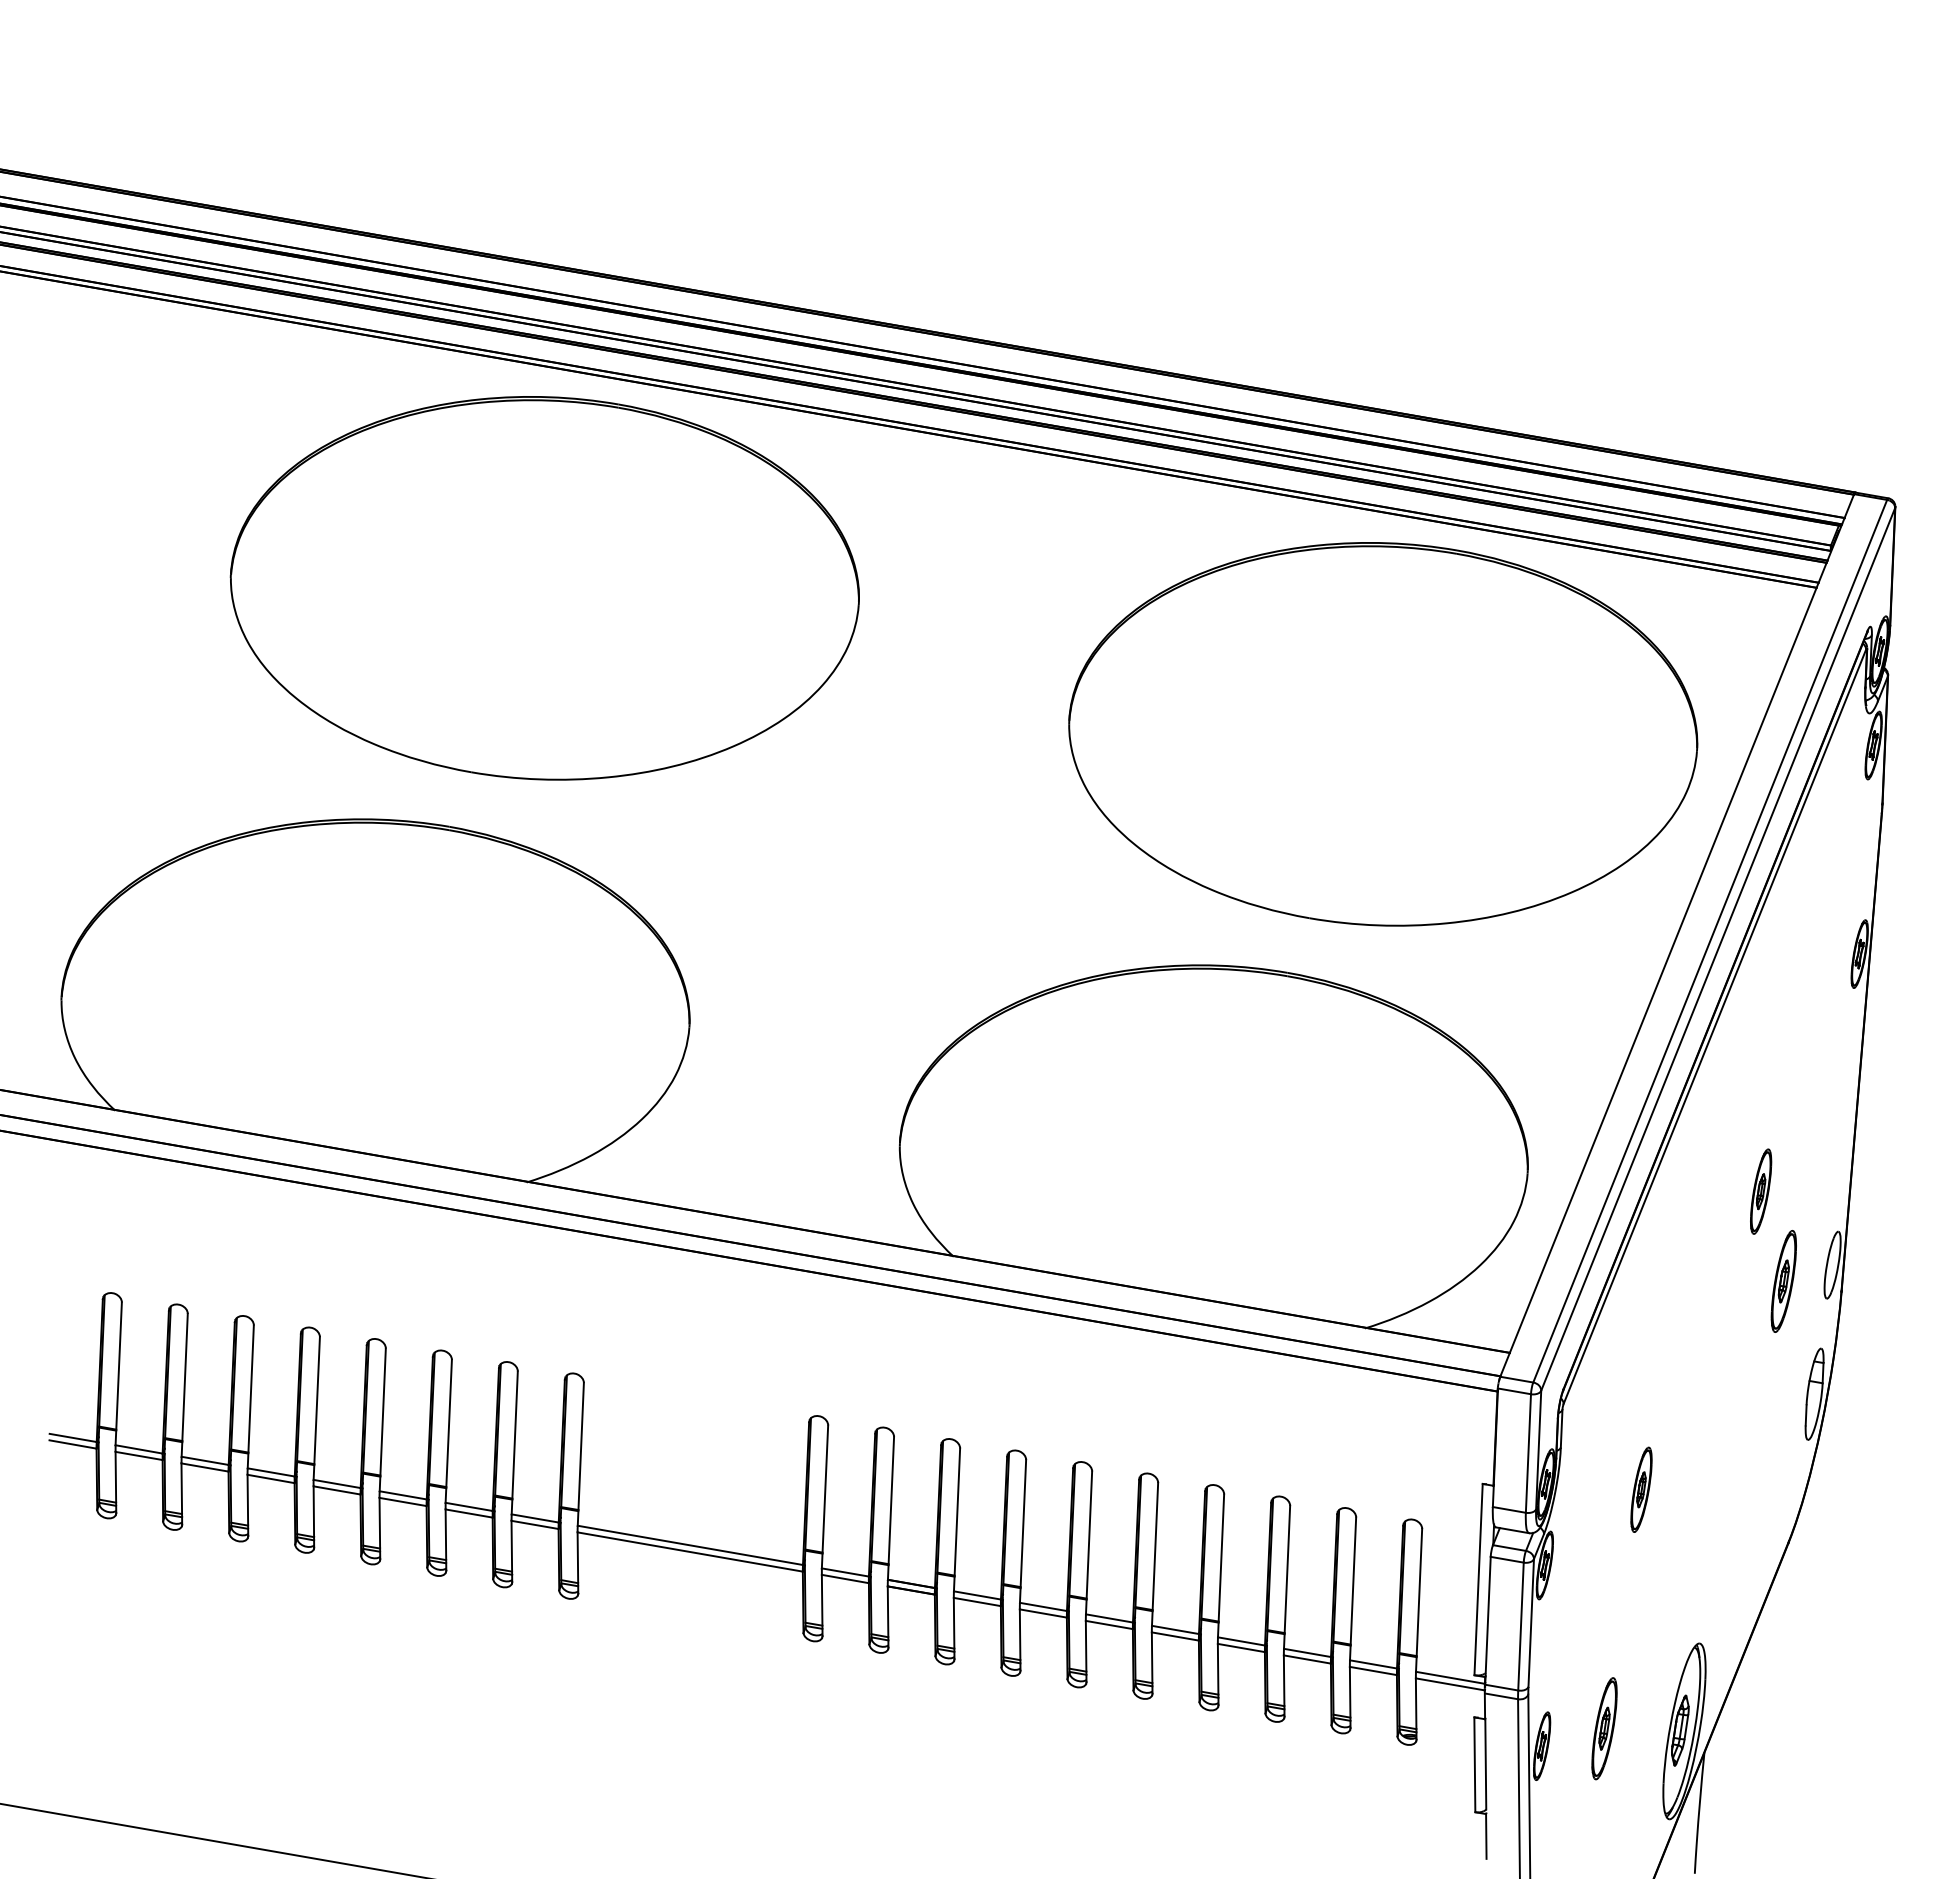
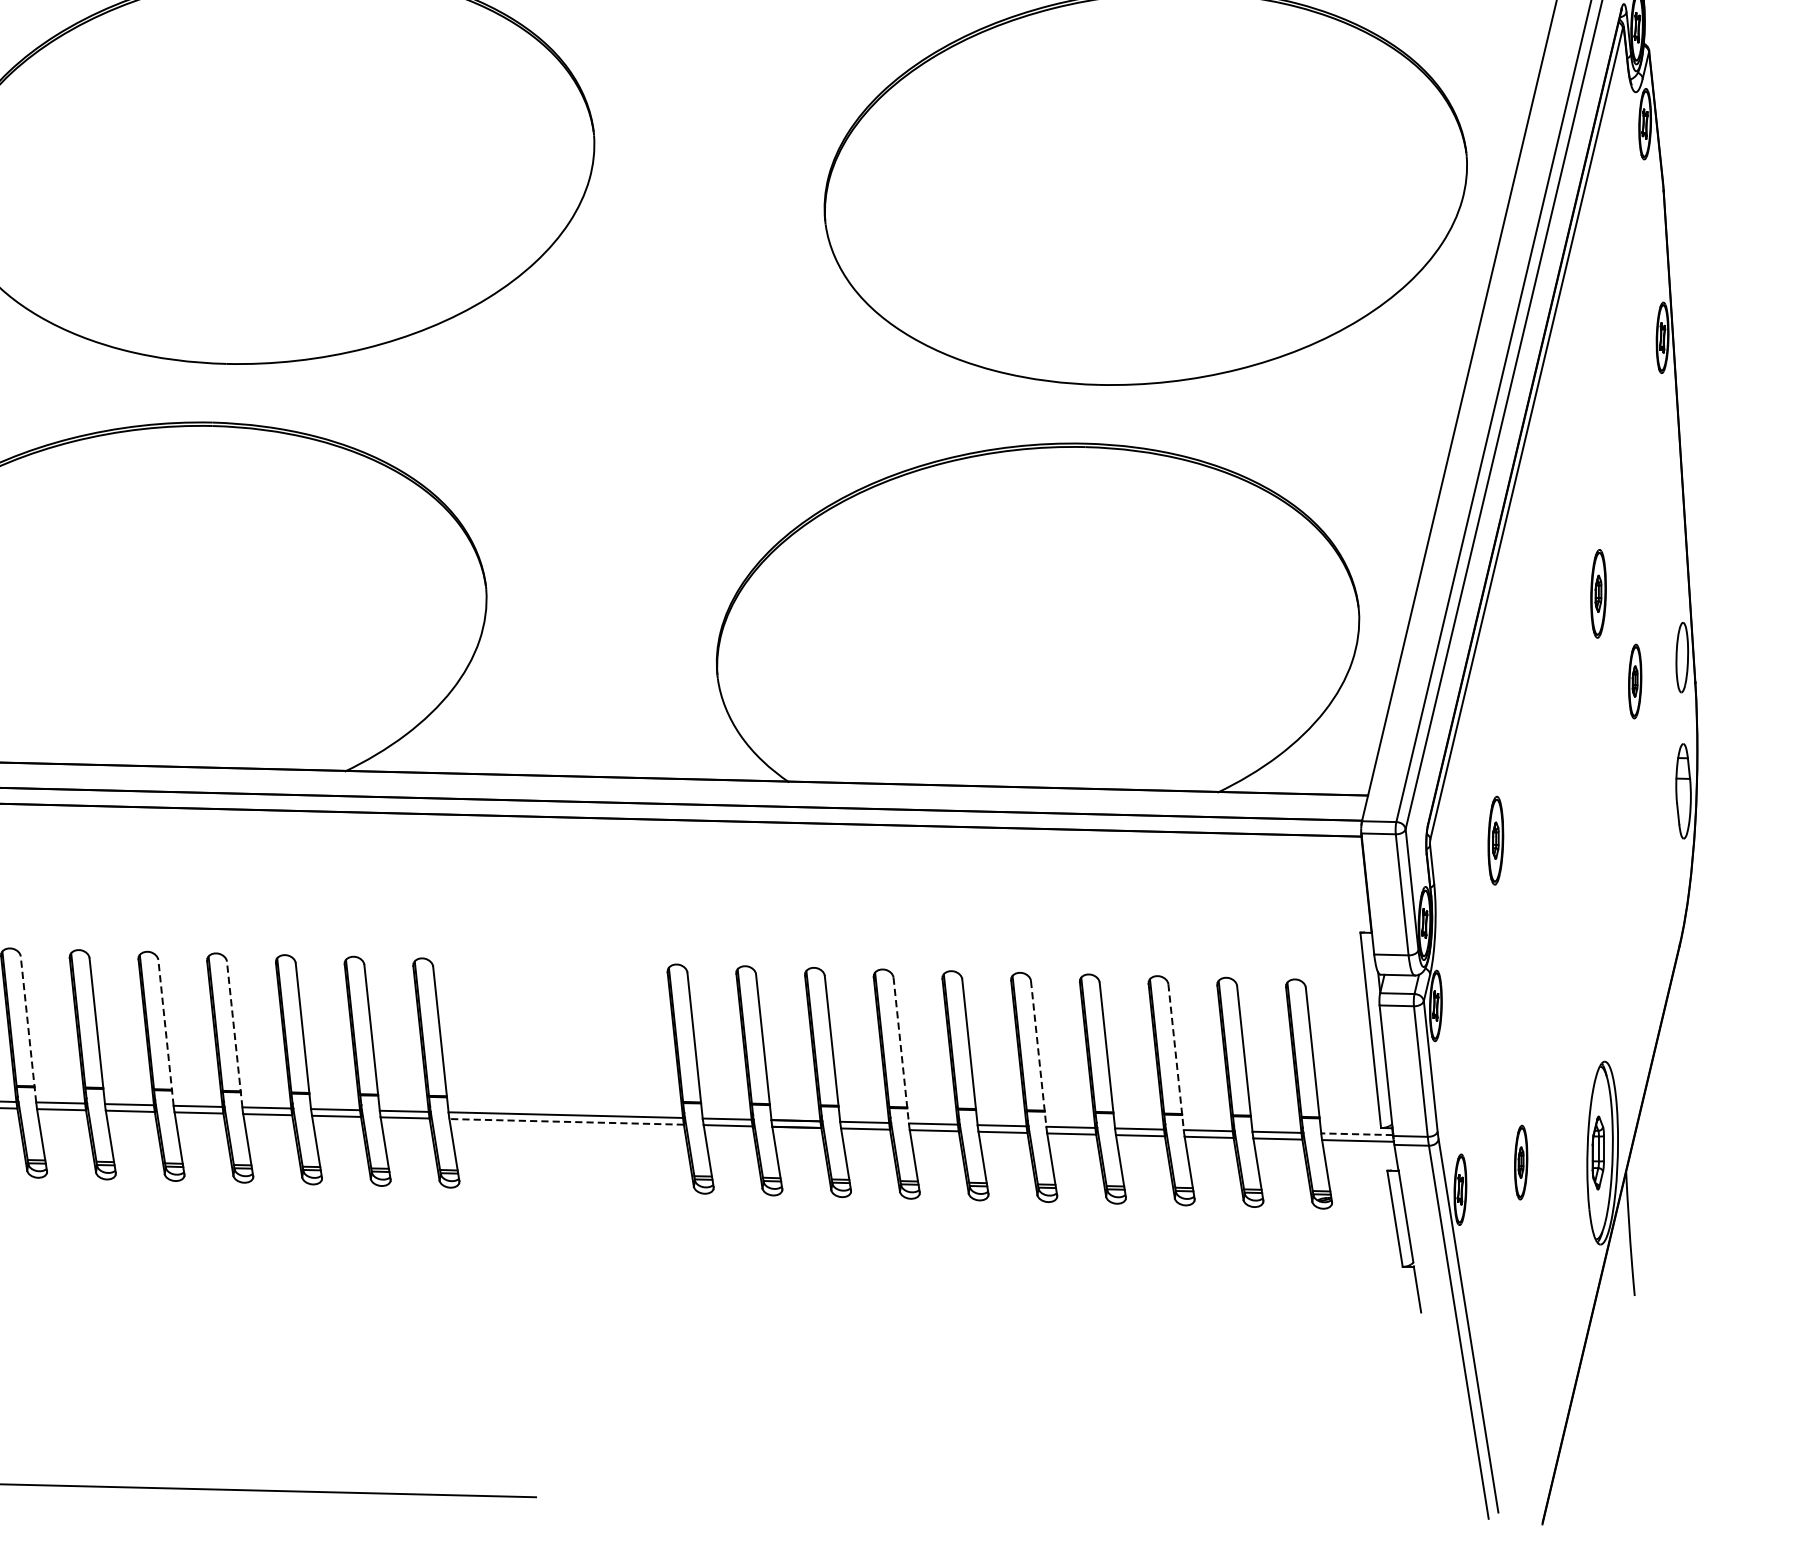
part: (1783, 1281) -> (1634, 681), size x0.7
line: (184, 1384) -> (28, 1028), solid -> dashed
line: (316, 1407) -> (165, 1031), solid -> dashed
line: (382, 1419) -> (234, 1034), solid -> dashed
part: (1641, 1489) -> (1495, 840), moved
line: (1023, 1531) -> (901, 1050), solid -> dashed
line: (689, 1551) -> (565, 1121), solid -> dashed
line: (1155, 1554) -> (1039, 1053), solid -> dashed
line: (1287, 1577) -> (1176, 1057), solid -> dashed
line: (1450, 1677) -> (1357, 1133), solid -> dashed
part: (1604, 1728) -> (1521, 1162), size x0.7

